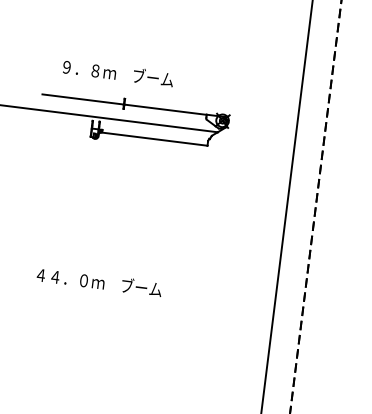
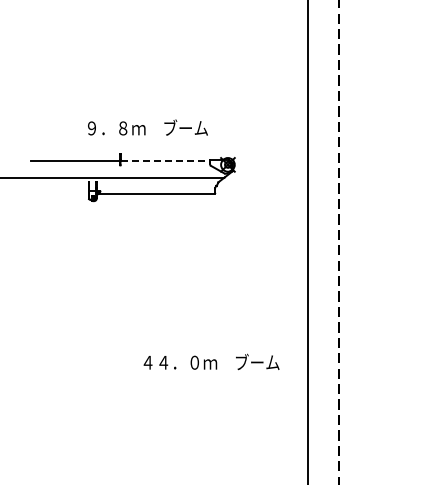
text: (118, 72) -> (147, 127), moved
line: (165, 109) -> (165, 160), solid -> dashed
text: (99, 281) -> (211, 361), moved

